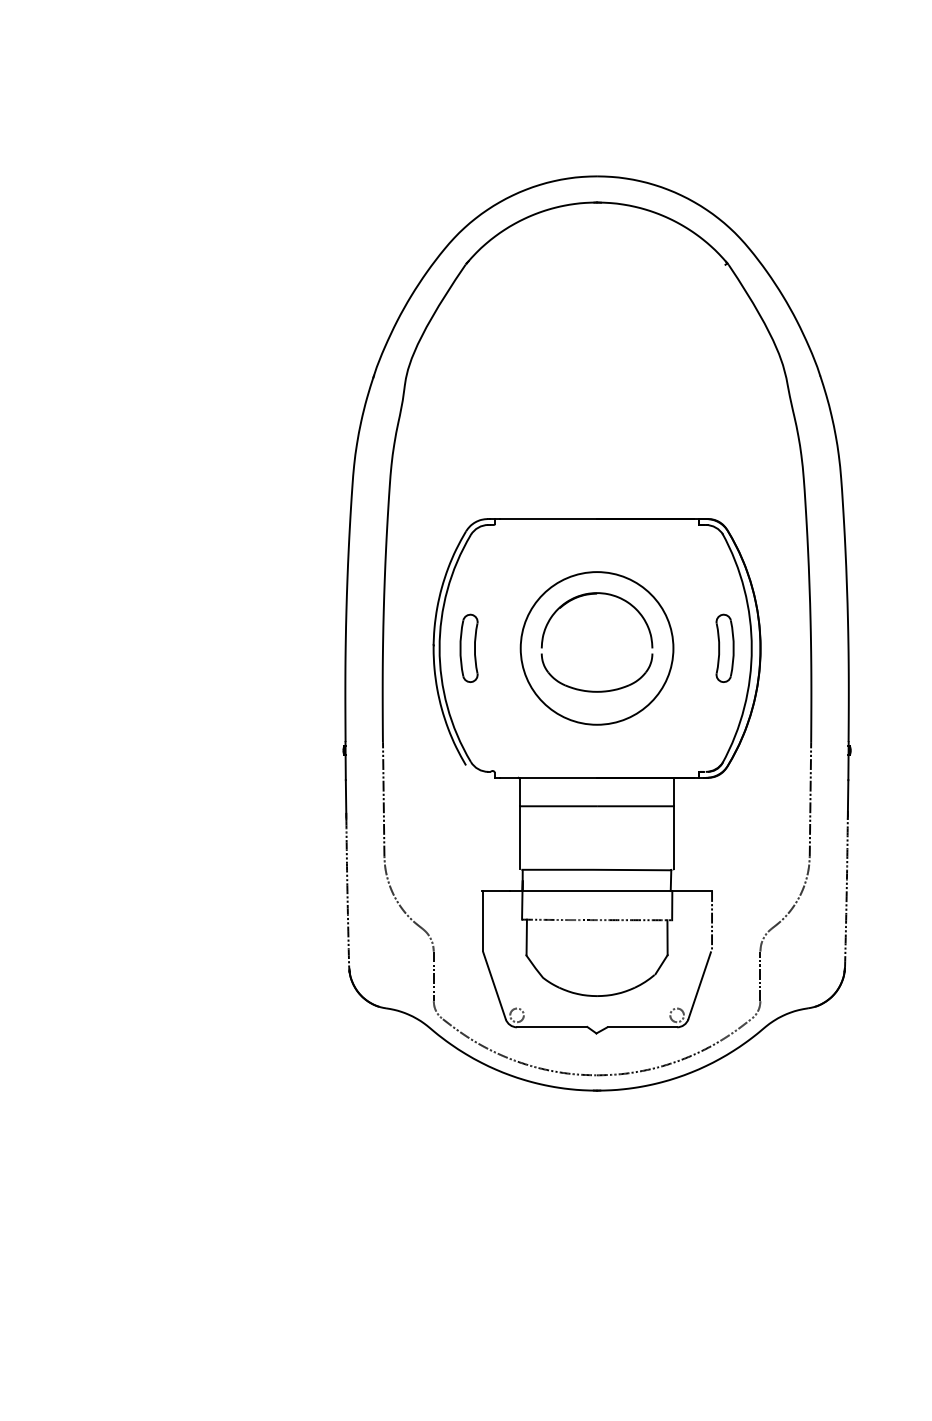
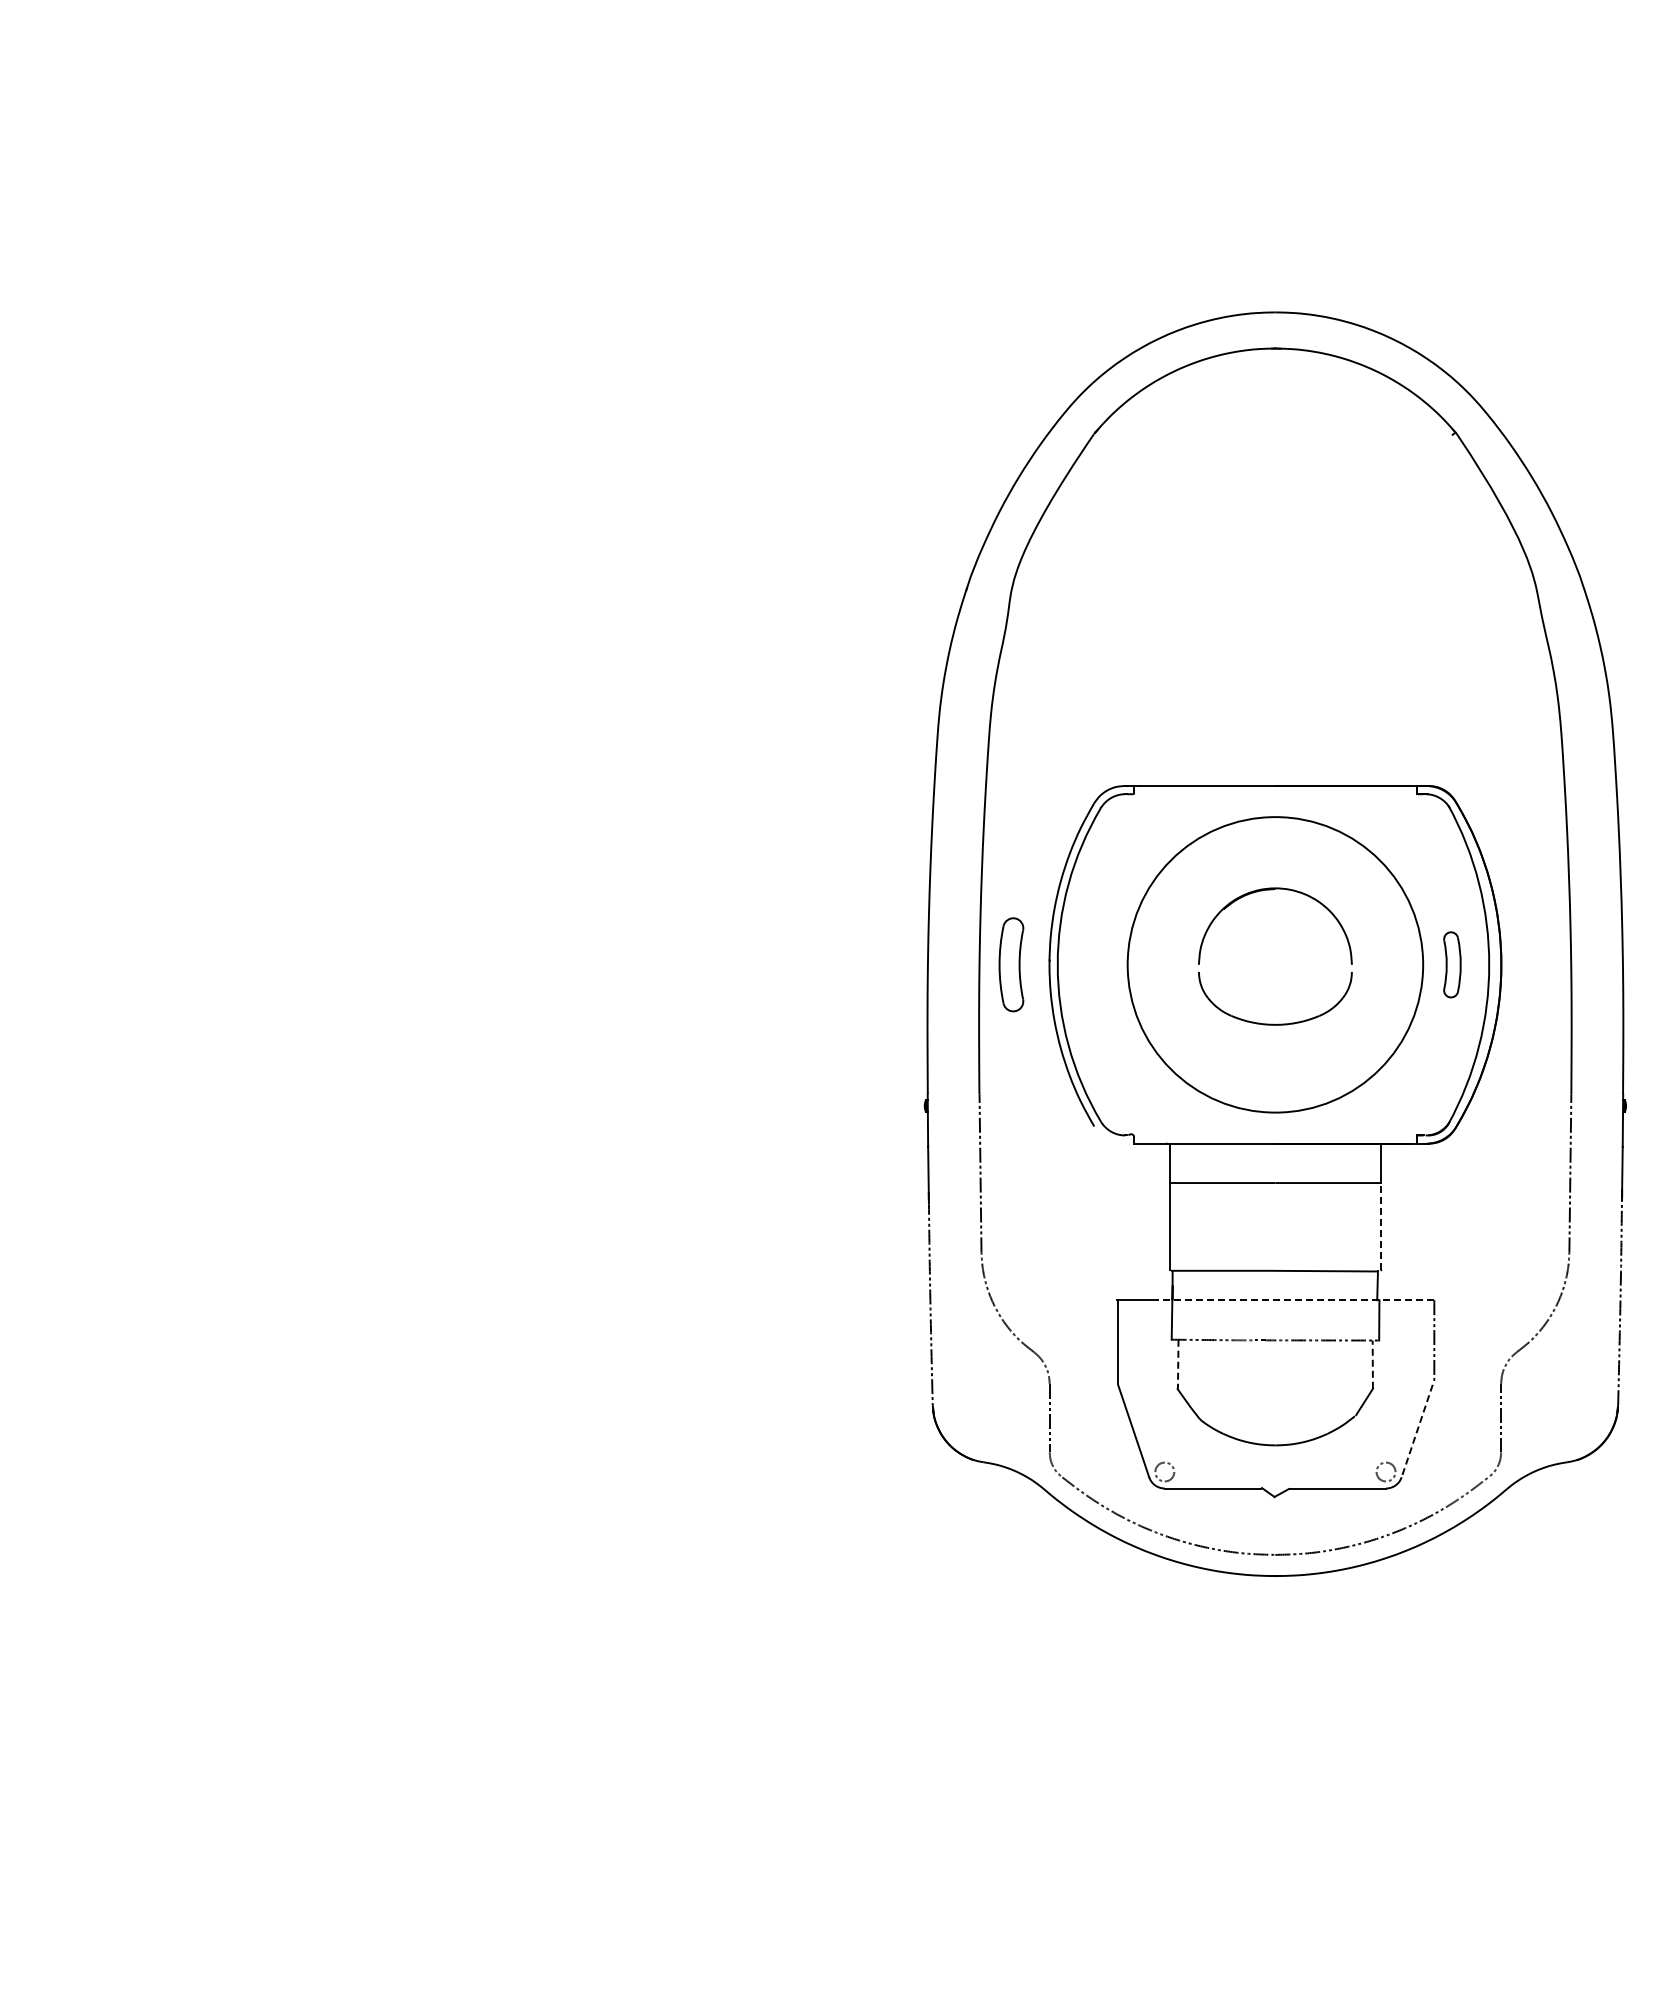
part: (469, 648) -> (1011, 964), moved
circle: (596, 648) -> (1274, 964), size x1.4
part: (725, 648) -> (1452, 964), size x0.7
line: (673, 837) -> (1381, 1226), solid -> dashed
line: (610, 891) -> (1294, 1300), solid -> dashed
line: (526, 937) -> (1178, 1364), solid -> dashed
line: (667, 937) -> (1372, 1364), solid -> dashed
line: (699, 986) -> (1417, 1431), solid -> dashed

